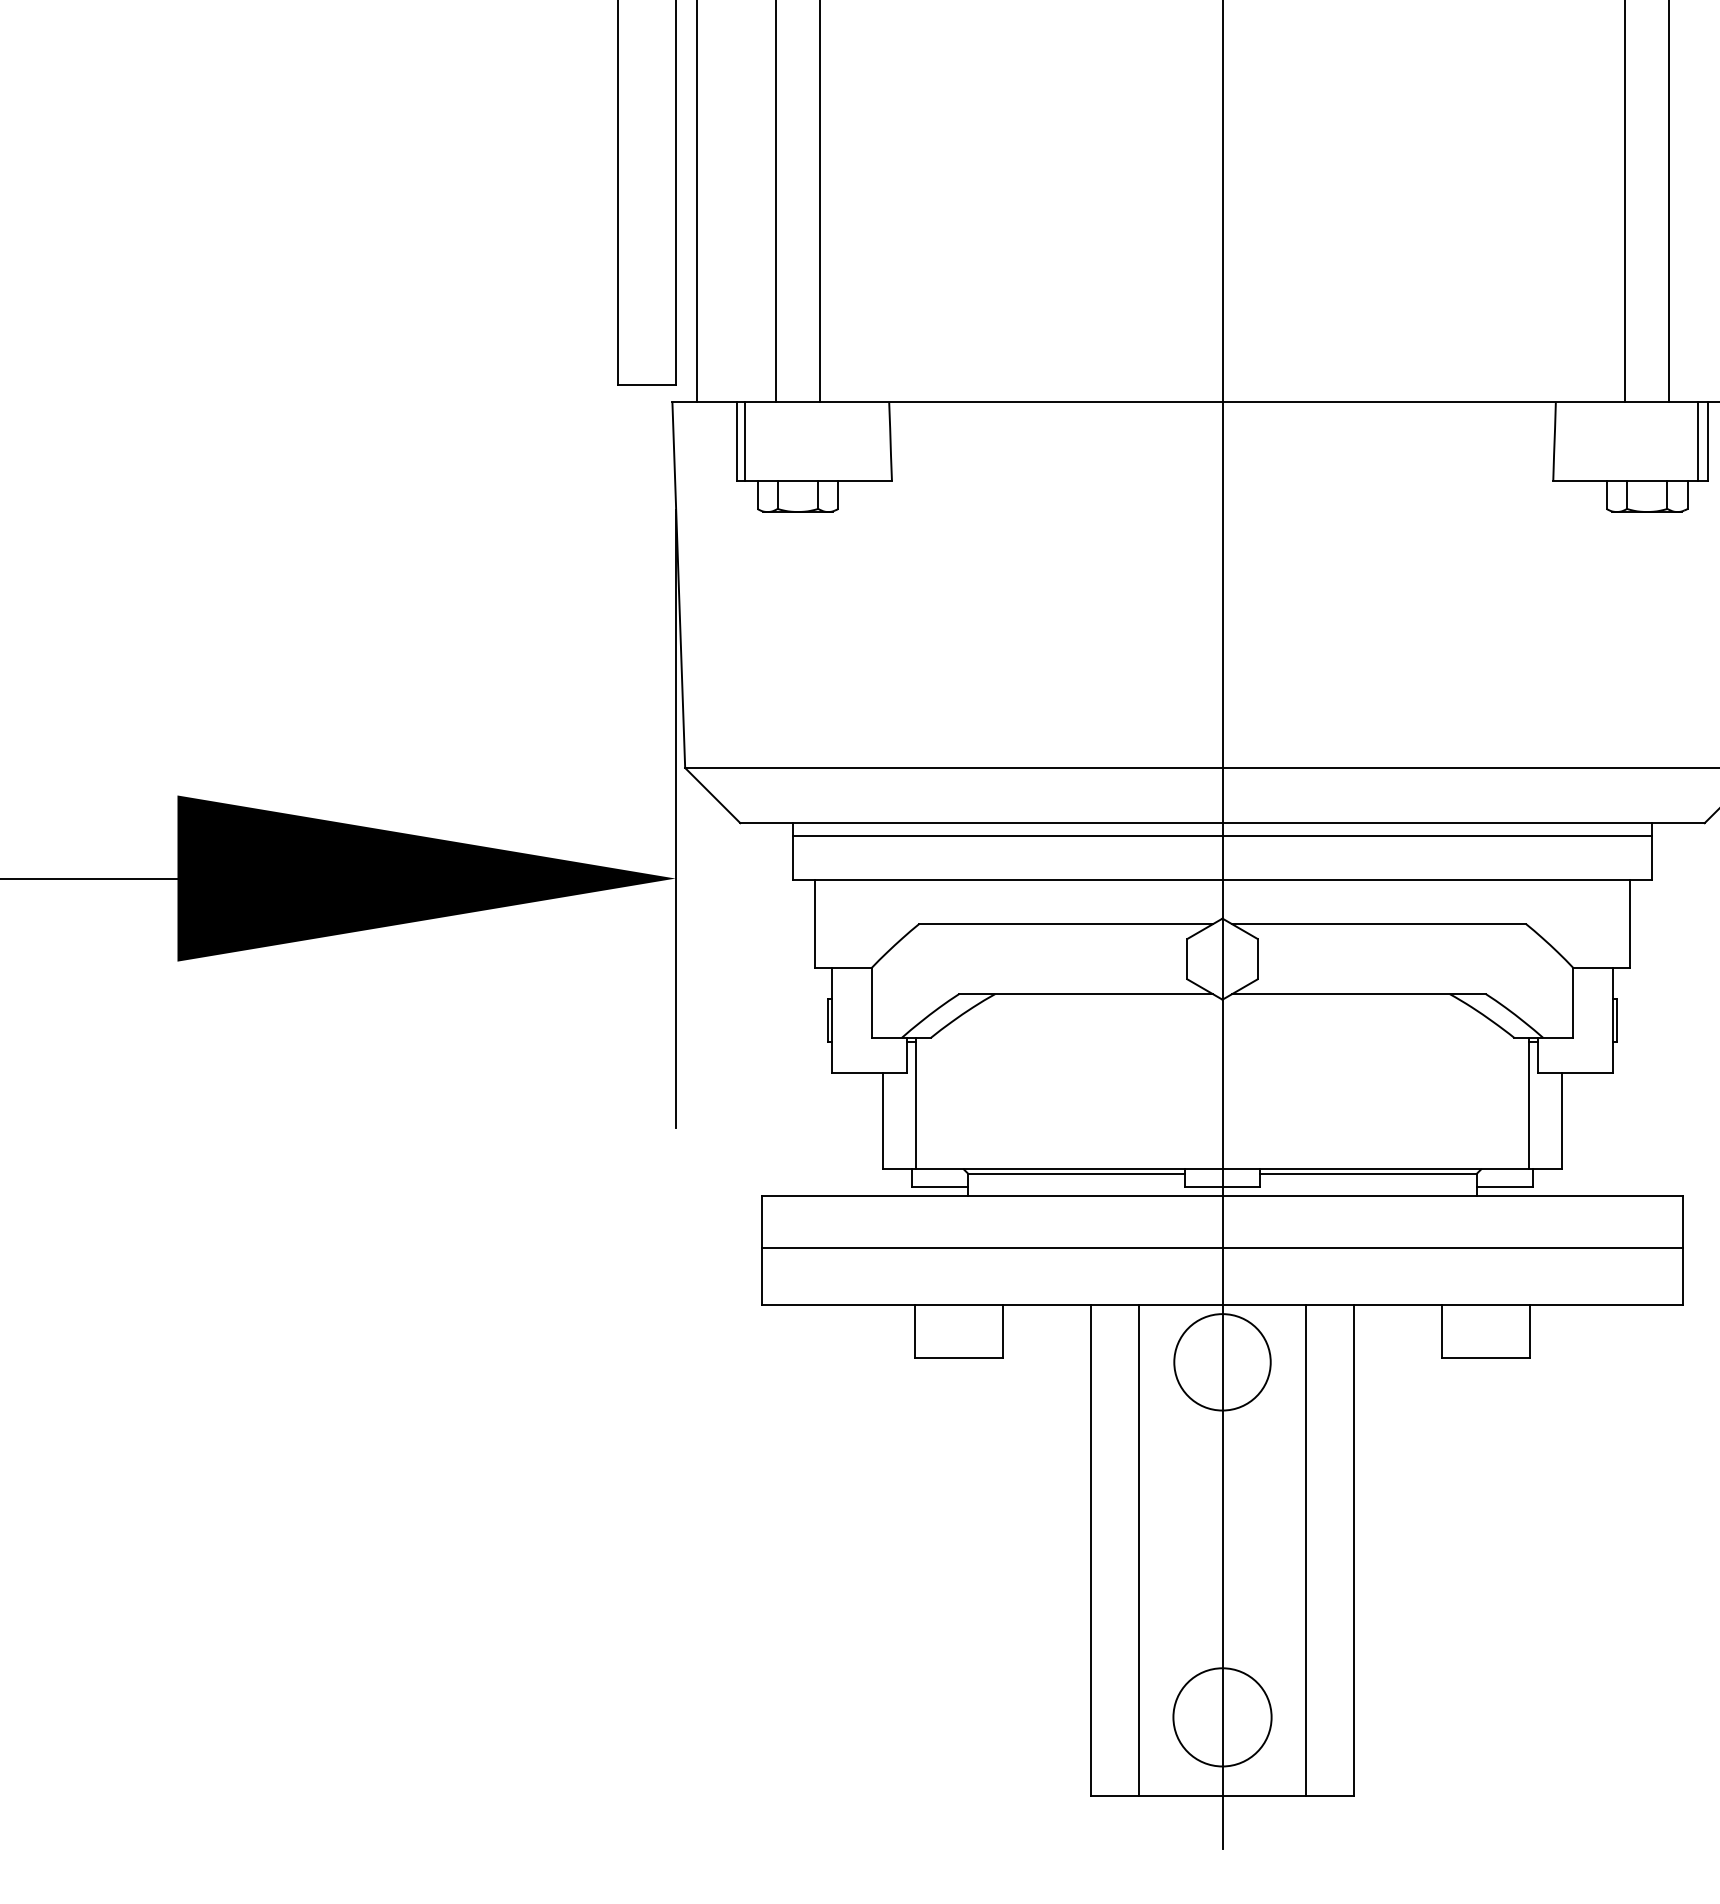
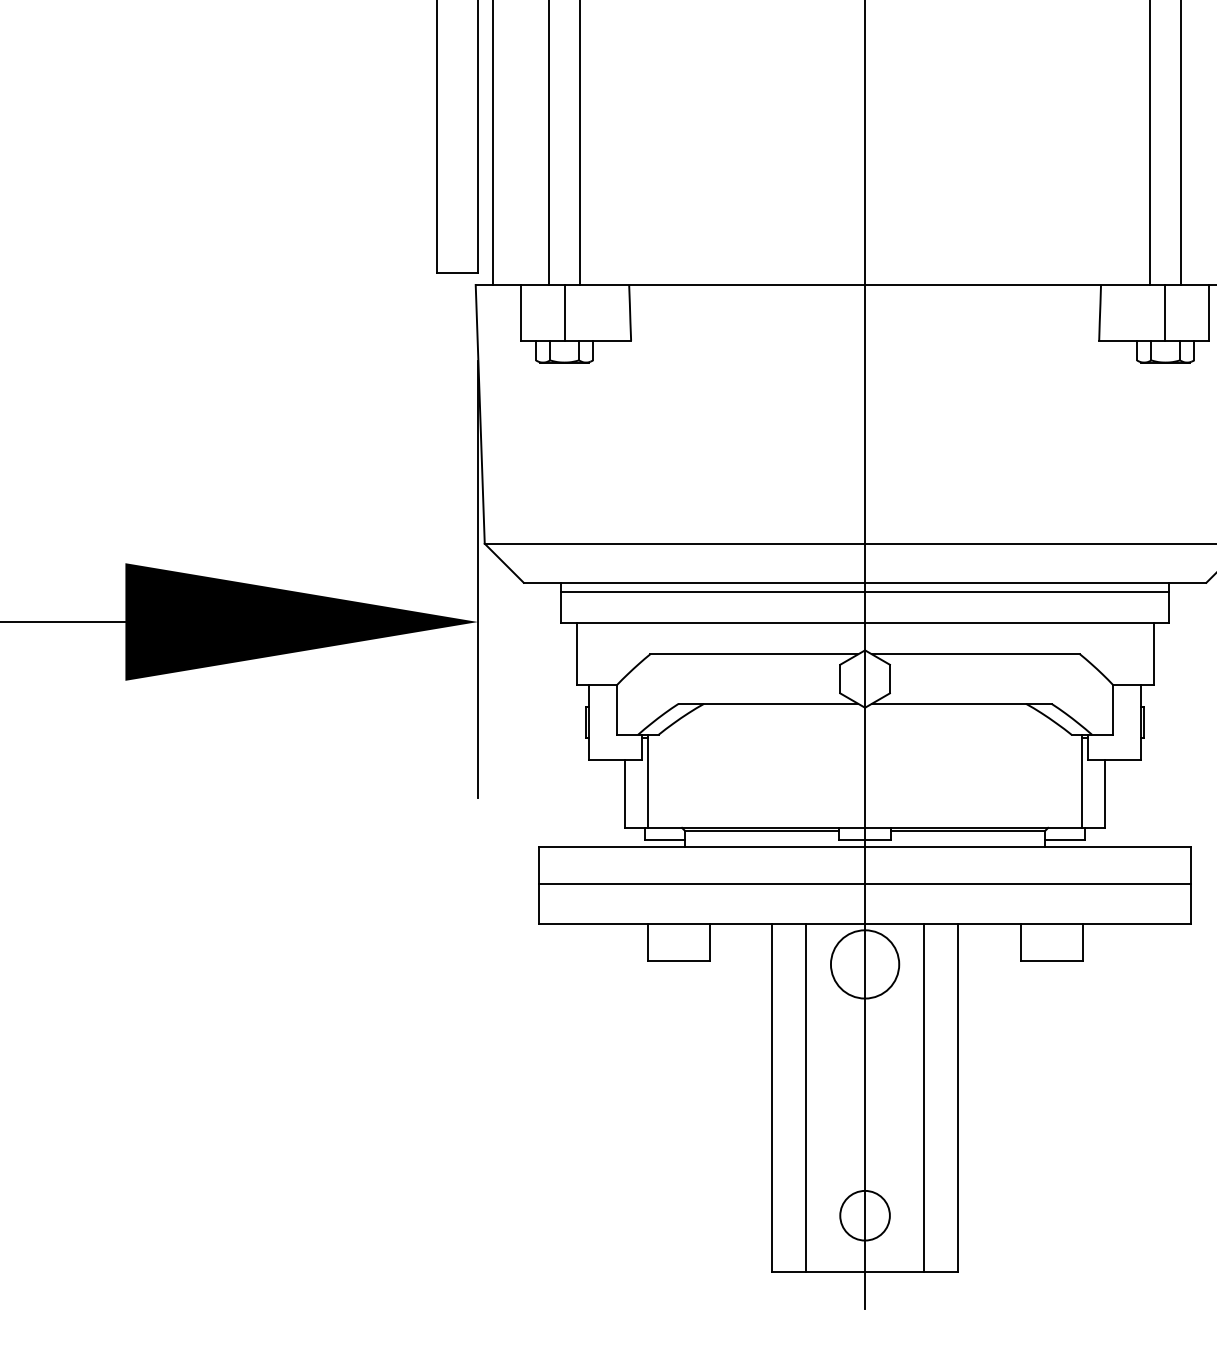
line: (744, 441) -> (564, 312), moved
line: (1698, 441) -> (1165, 312), moved
circle: (1222, 1717) -> (865, 1215), size x0.71

